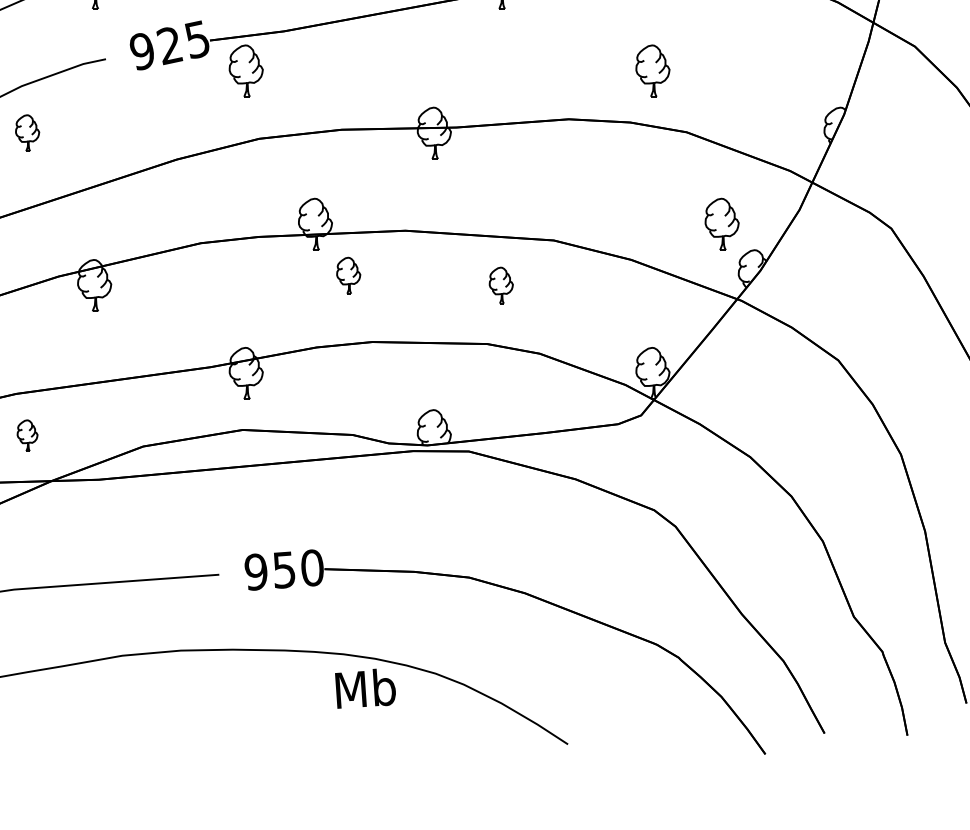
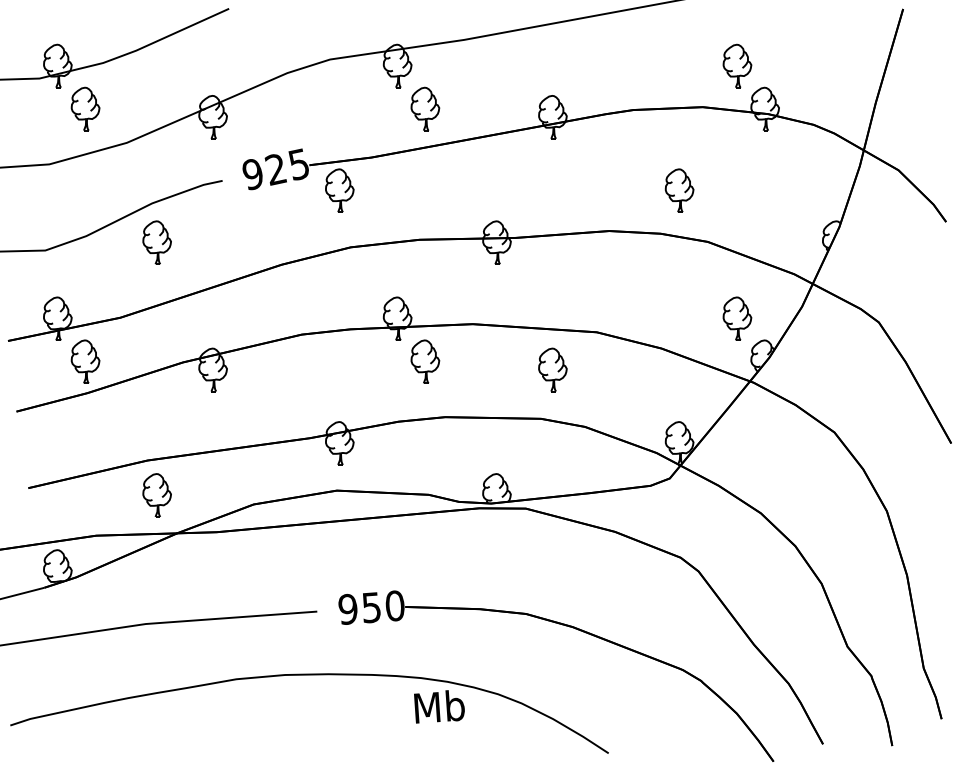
part: (26, 132) -> (156, 242), size x1.43
part: (348, 275) -> (425, 361), size x1.43
part: (500, 284) -> (552, 369), size x1.43
part: (26, 435) -> (156, 495), size x1.67

